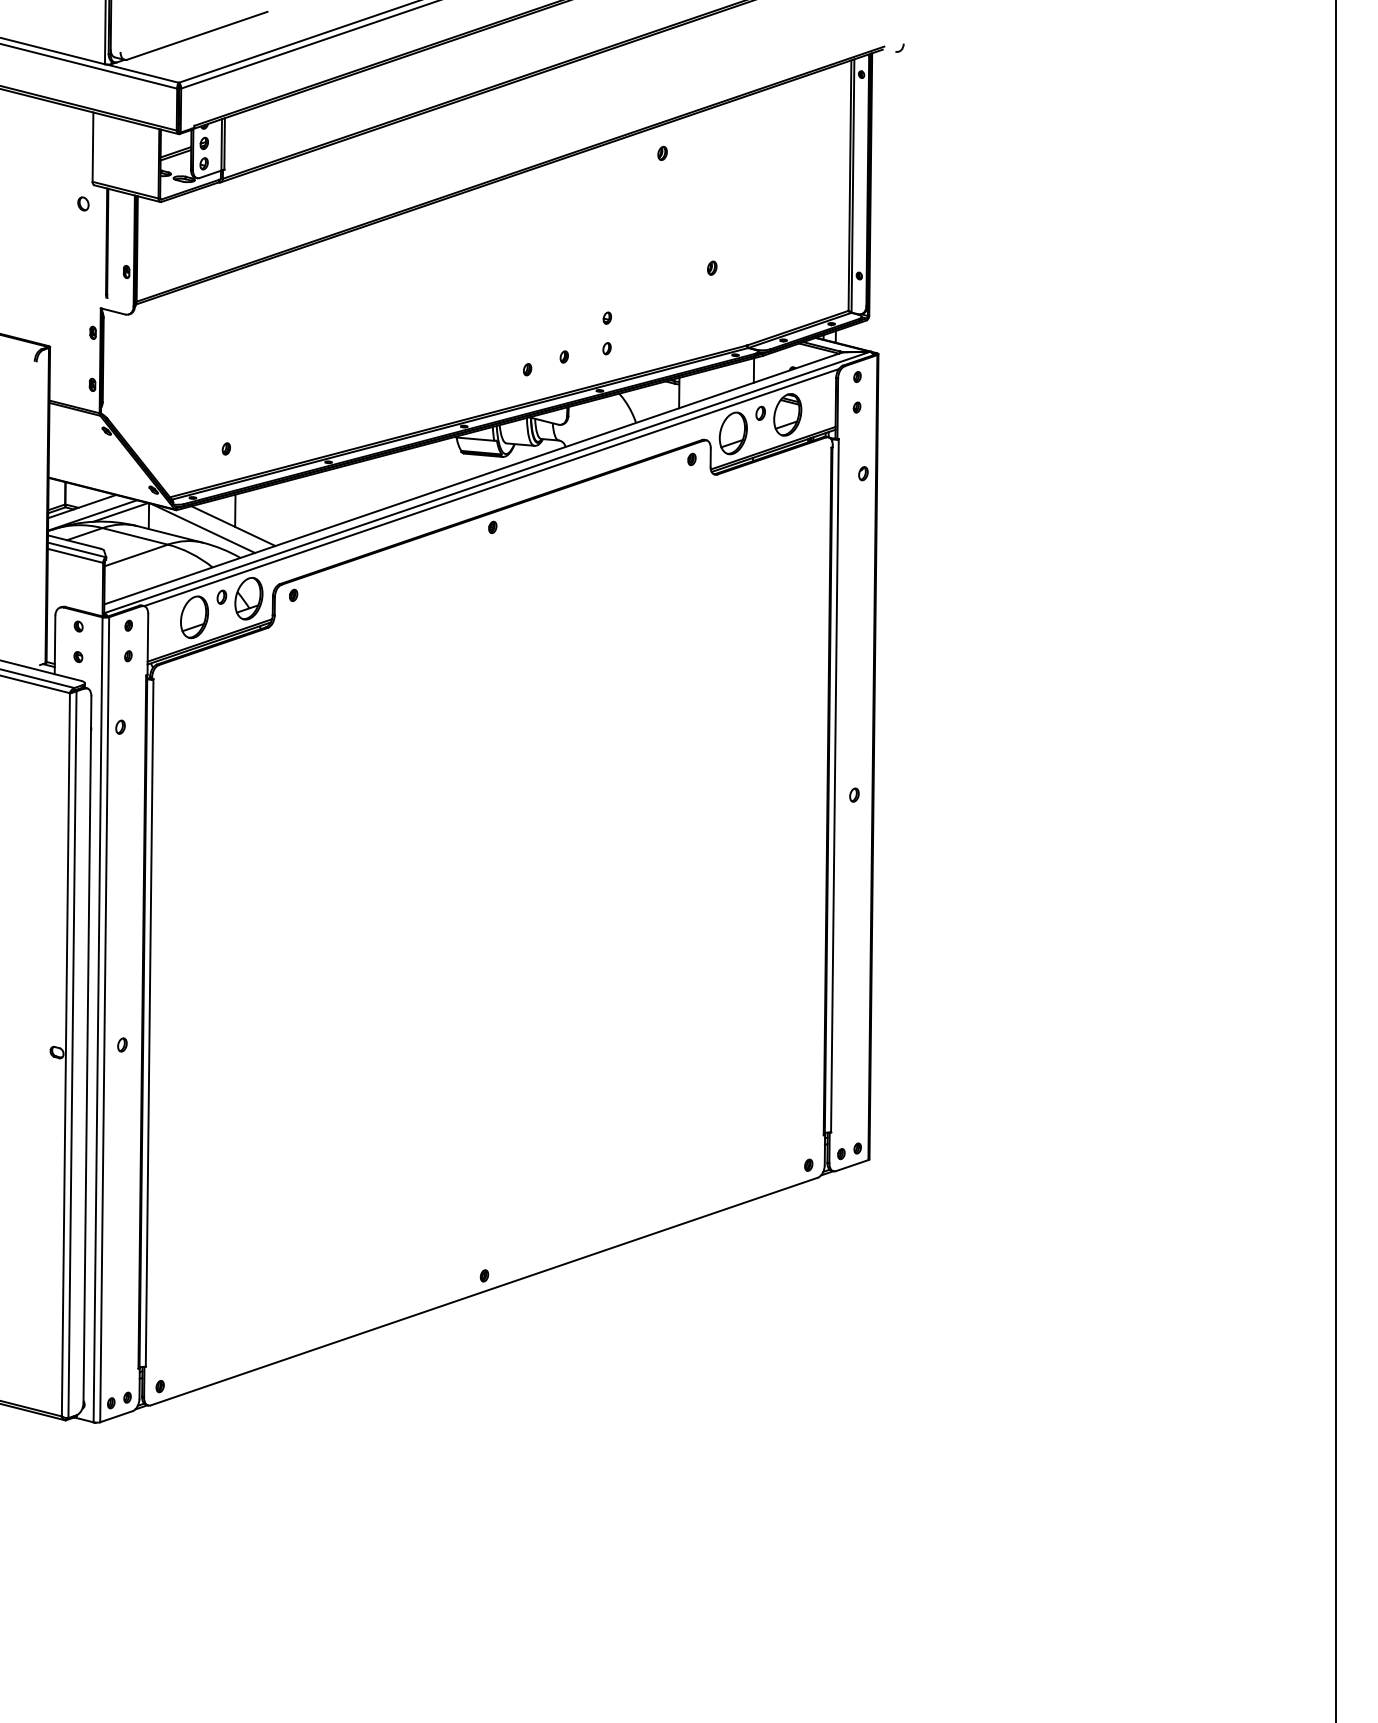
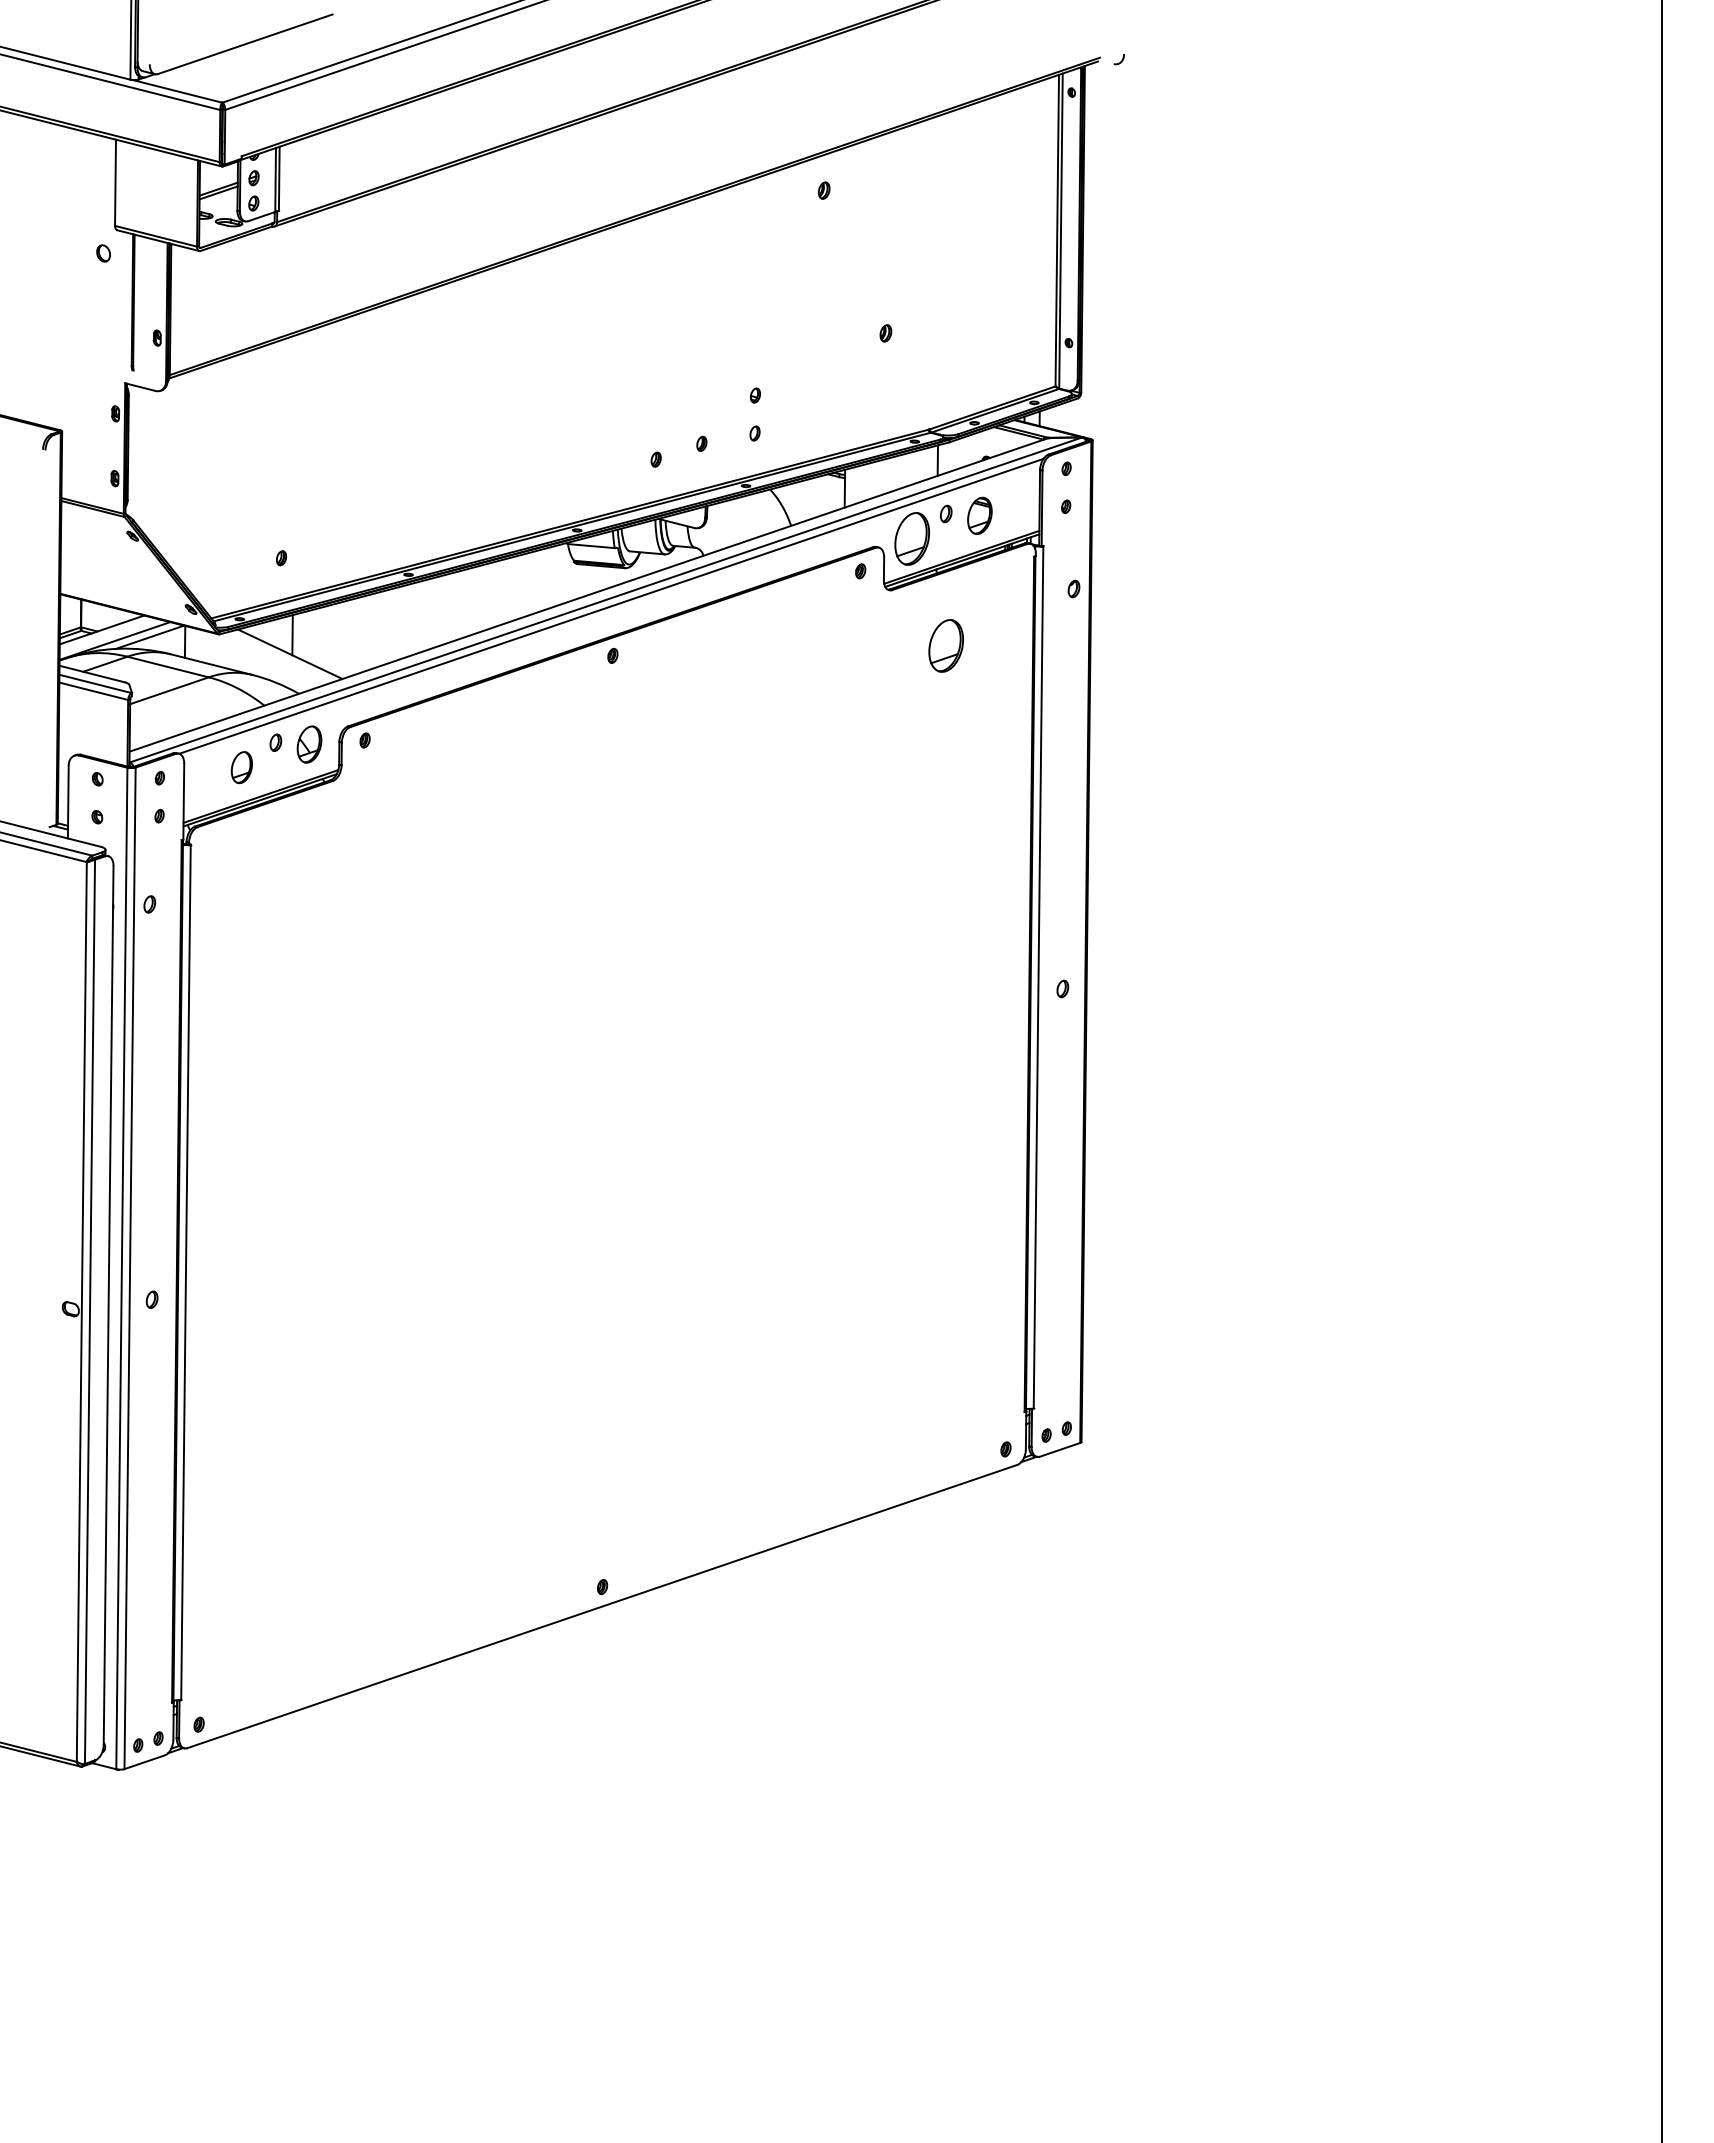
part: (787, 414) -> (979, 515), size x0.7
part: (760, 519) -> (945, 645), added
line: (203, 527) -> (252, 656), removed
part: (248, 598) -> (309, 744), size x0.7
part: (194, 617) -> (241, 767), size x0.6

